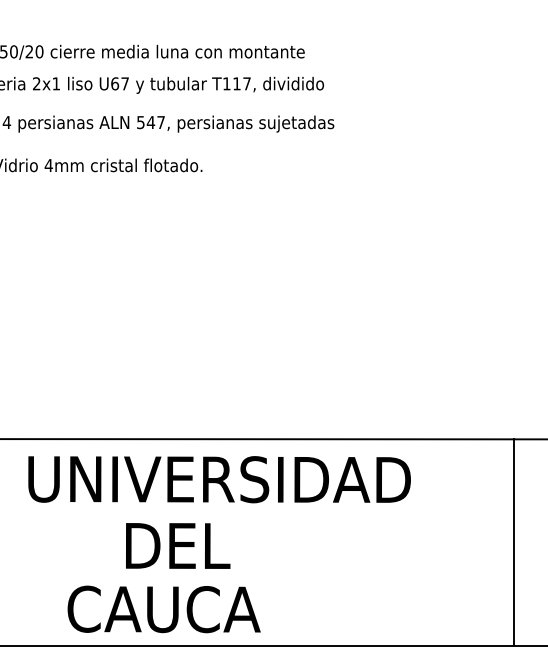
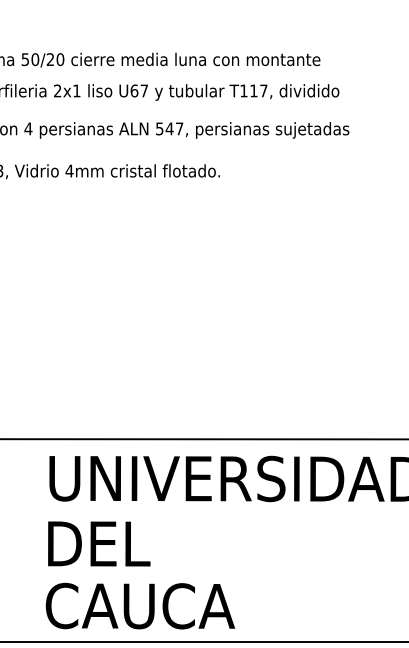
text: (178, 545) -> (99, 543), moved
text: (163, 609) -> (139, 606), moved

